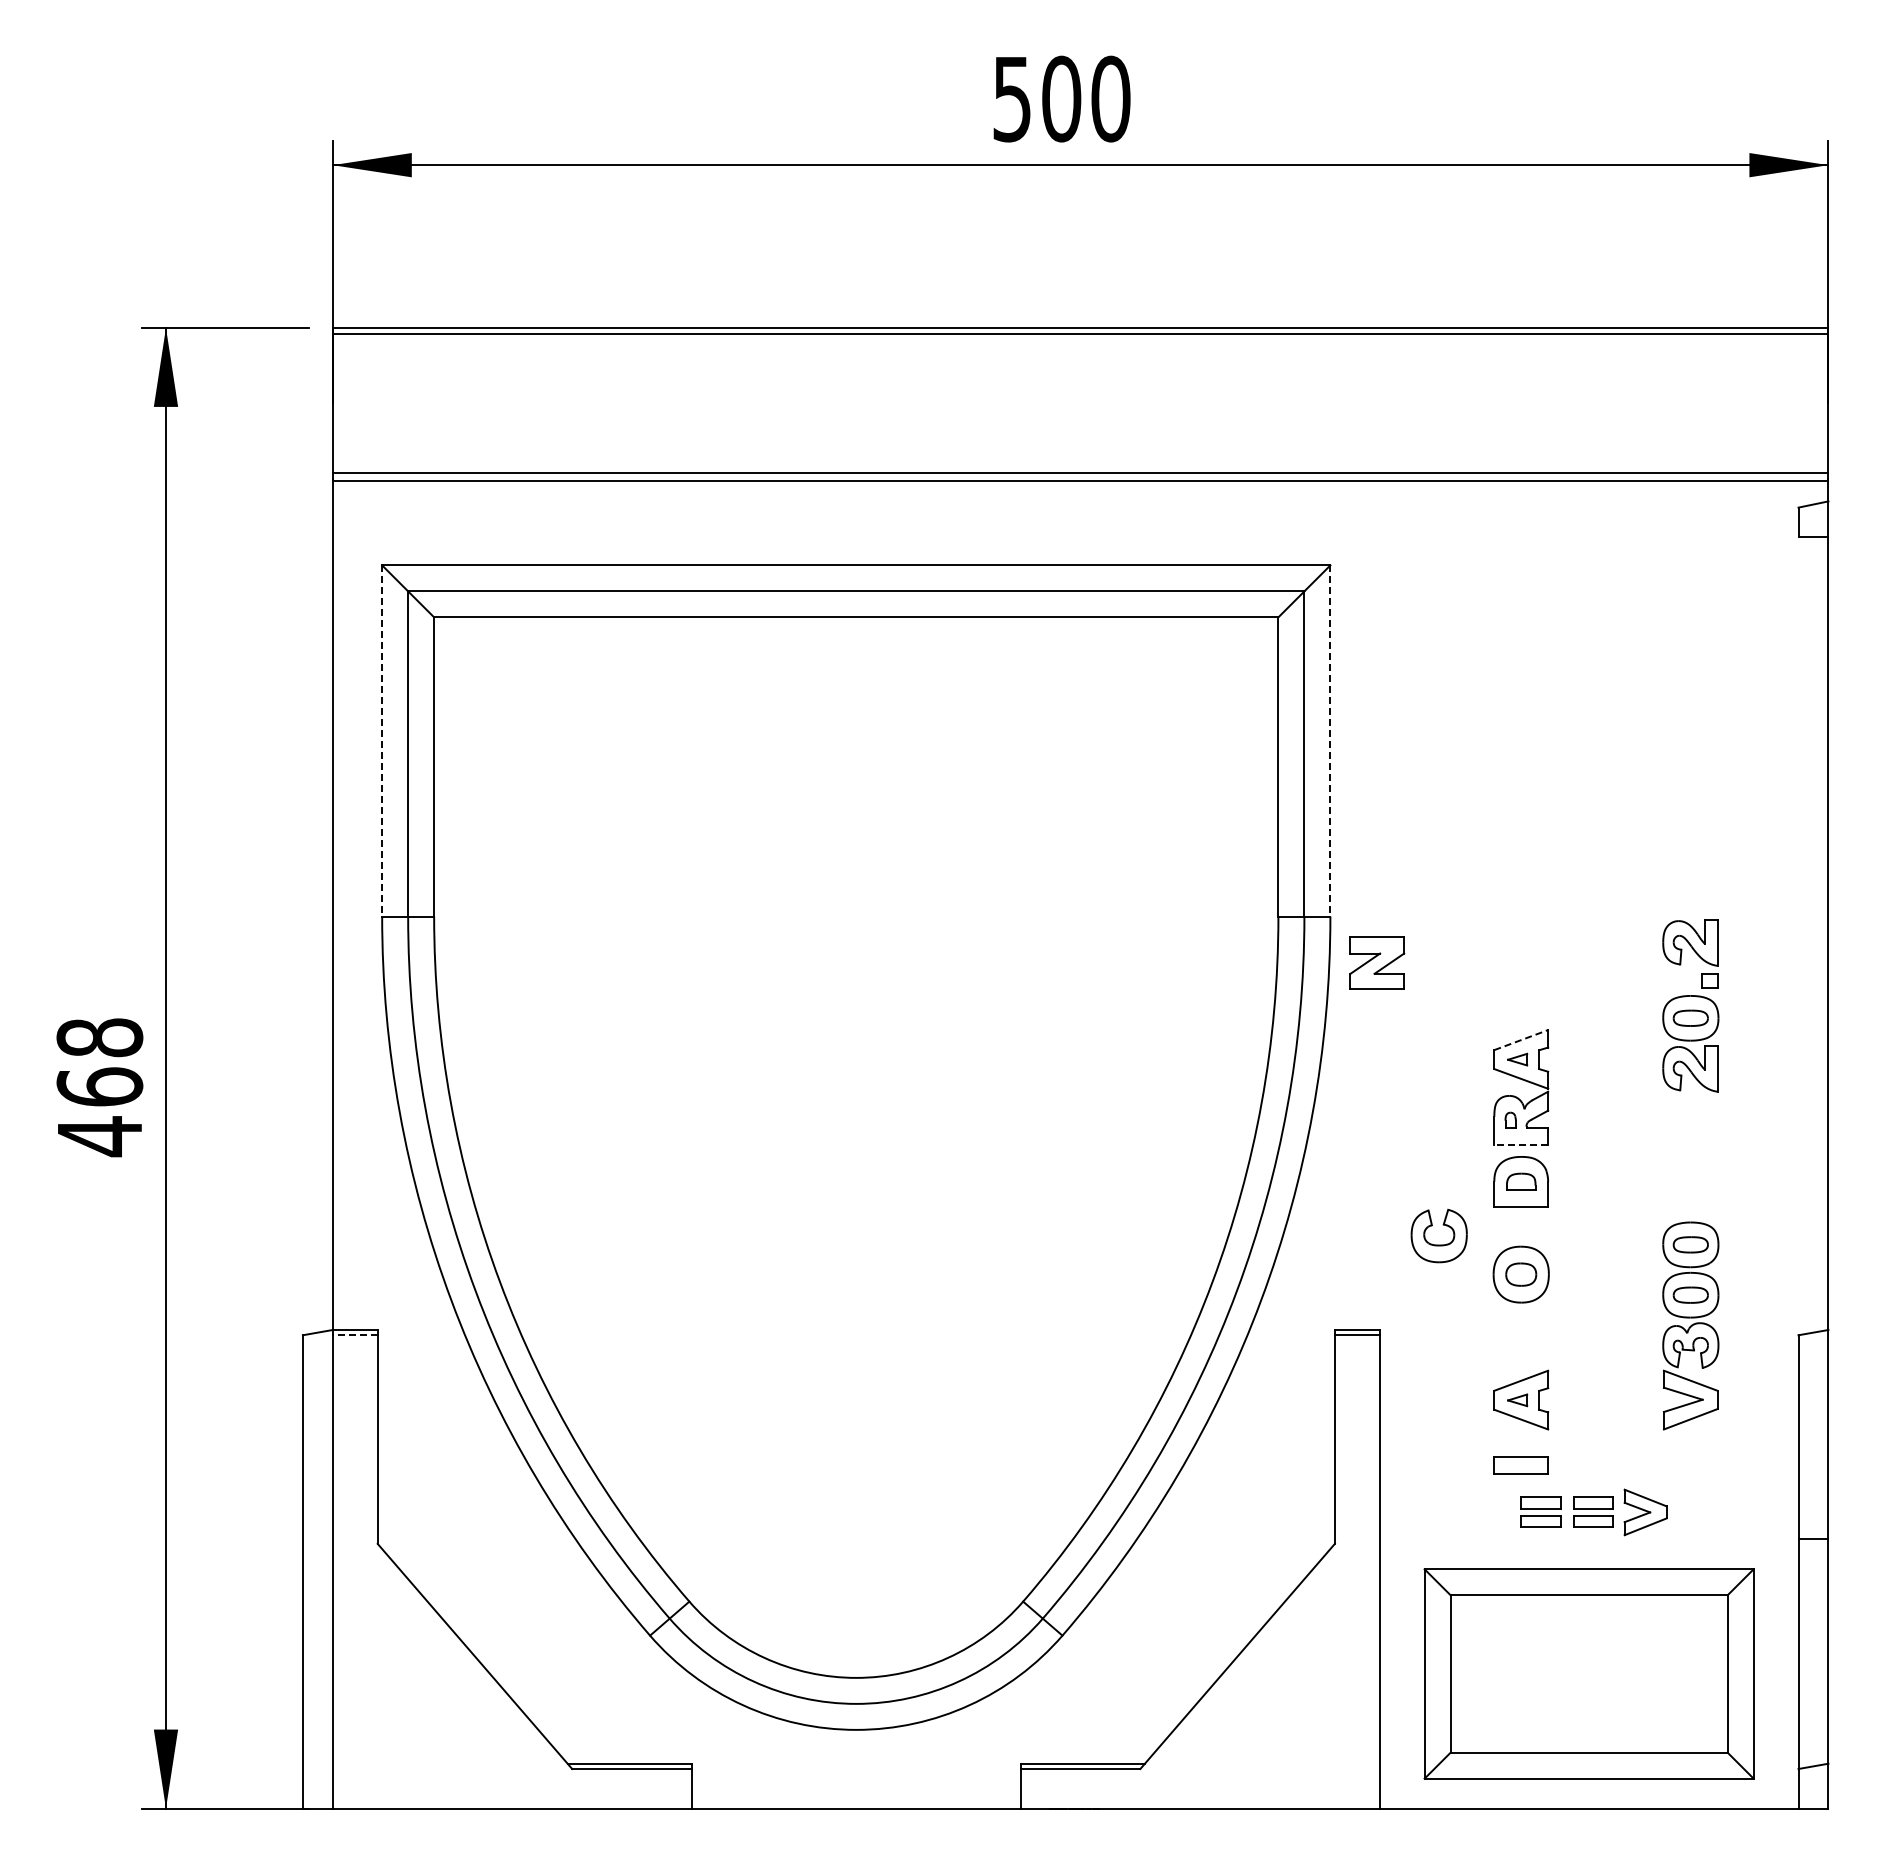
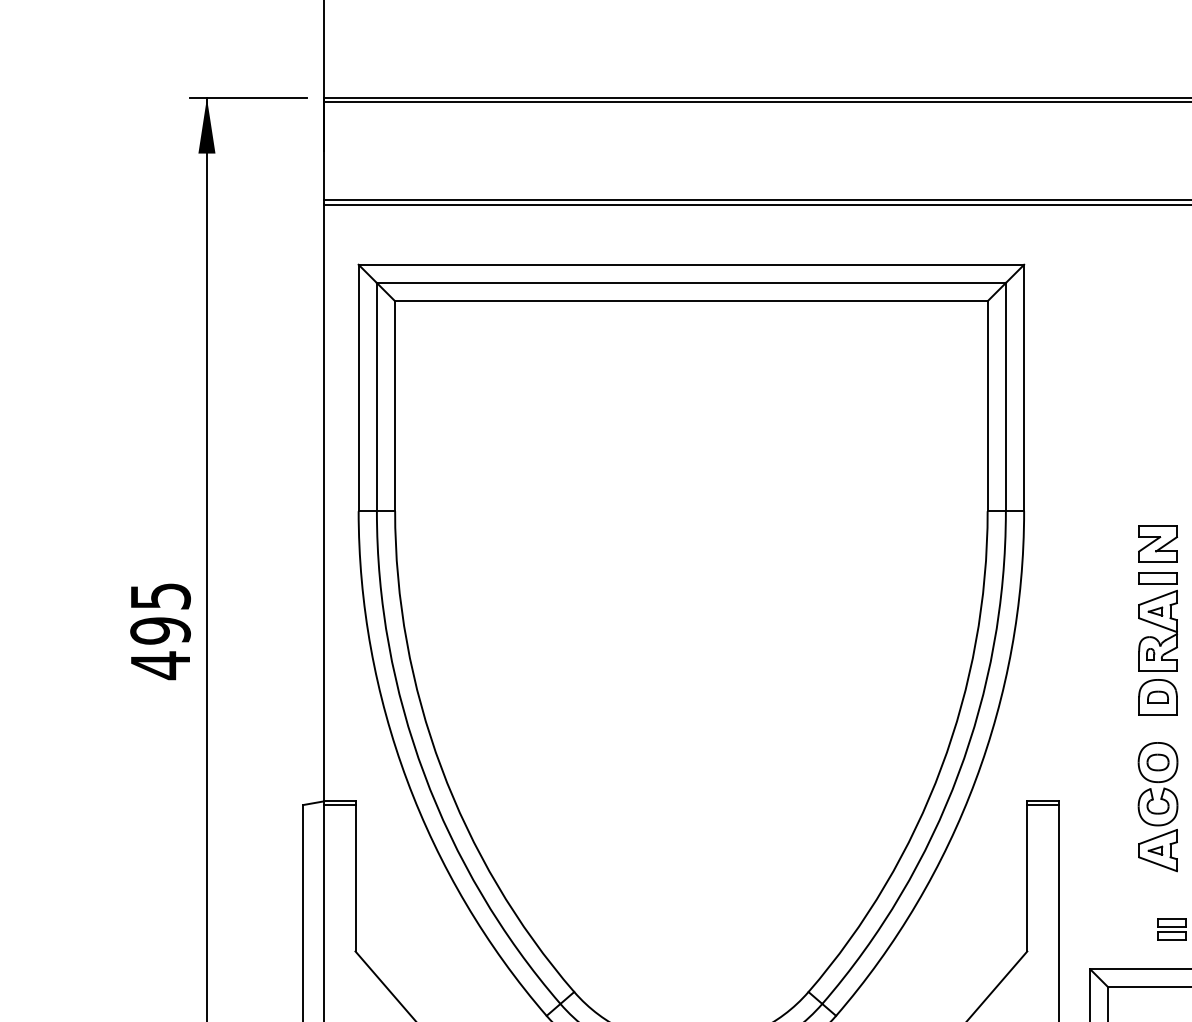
line: (382, 740) -> (358, 387), dashed -> solid
line: (1330, 740) -> (1024, 387), dashed -> solid
part: (1377, 962) -> (1158, 543), moved
line: (1521, 1040) -> (1158, 598), dashed -> solid
text: (99, 1062) -> (160, 613), 468 -> 495
line: (1521, 1144) -> (1158, 671), dashed -> solid
part: (1438, 1244) -> (1157, 812), moved
line: (354, 1335) -> (339, 805), dashed -> solid
part: (1520, 1465) -> (1157, 578), moved

